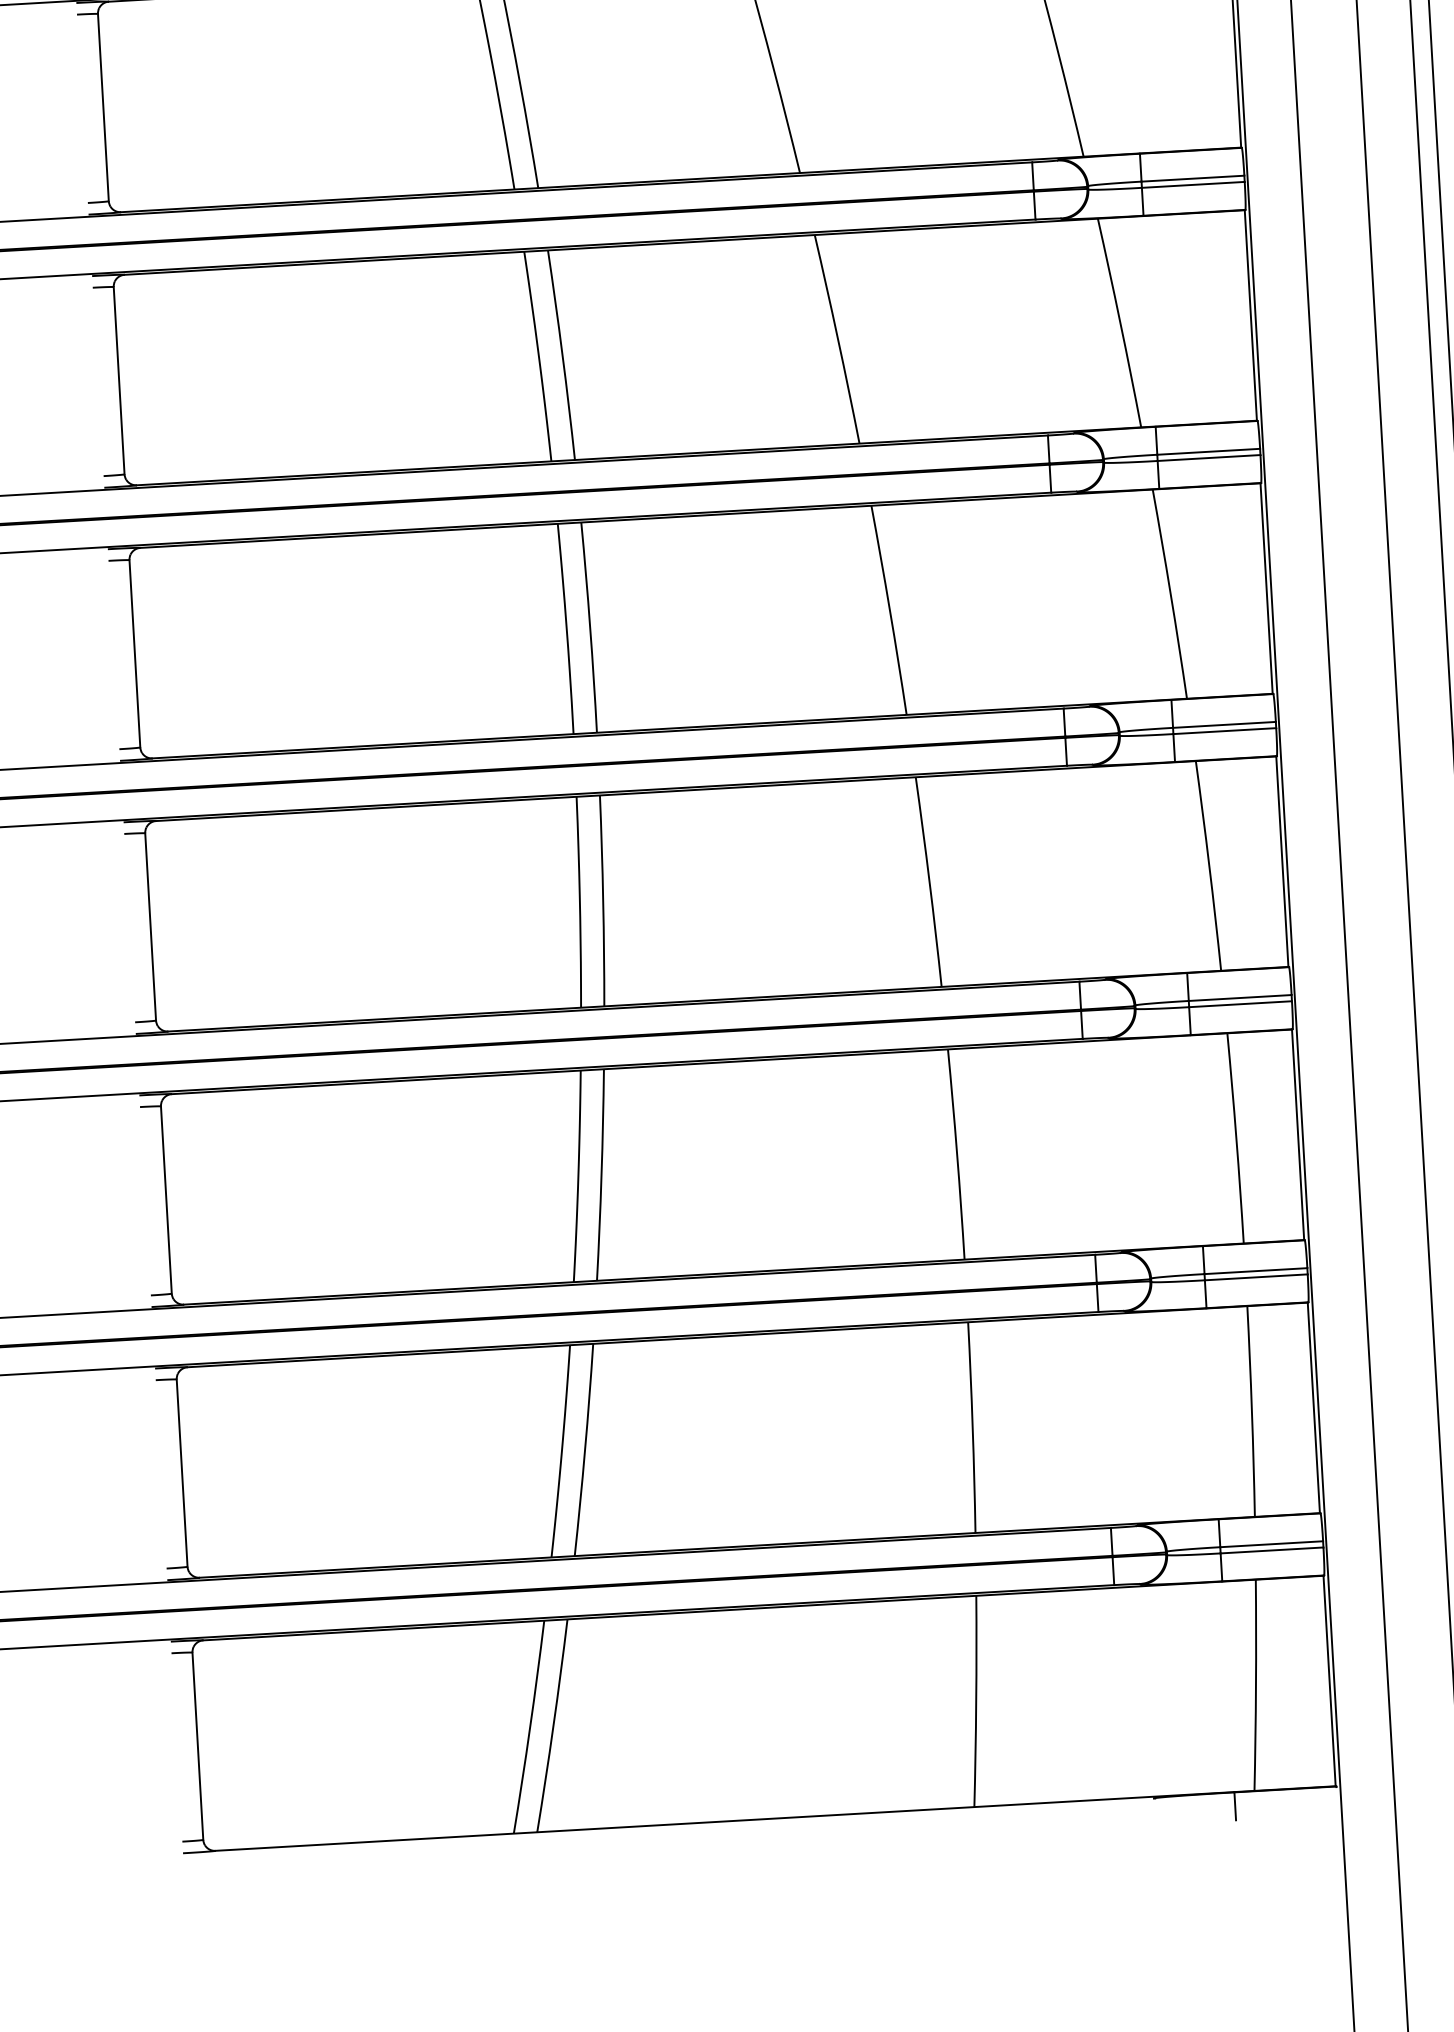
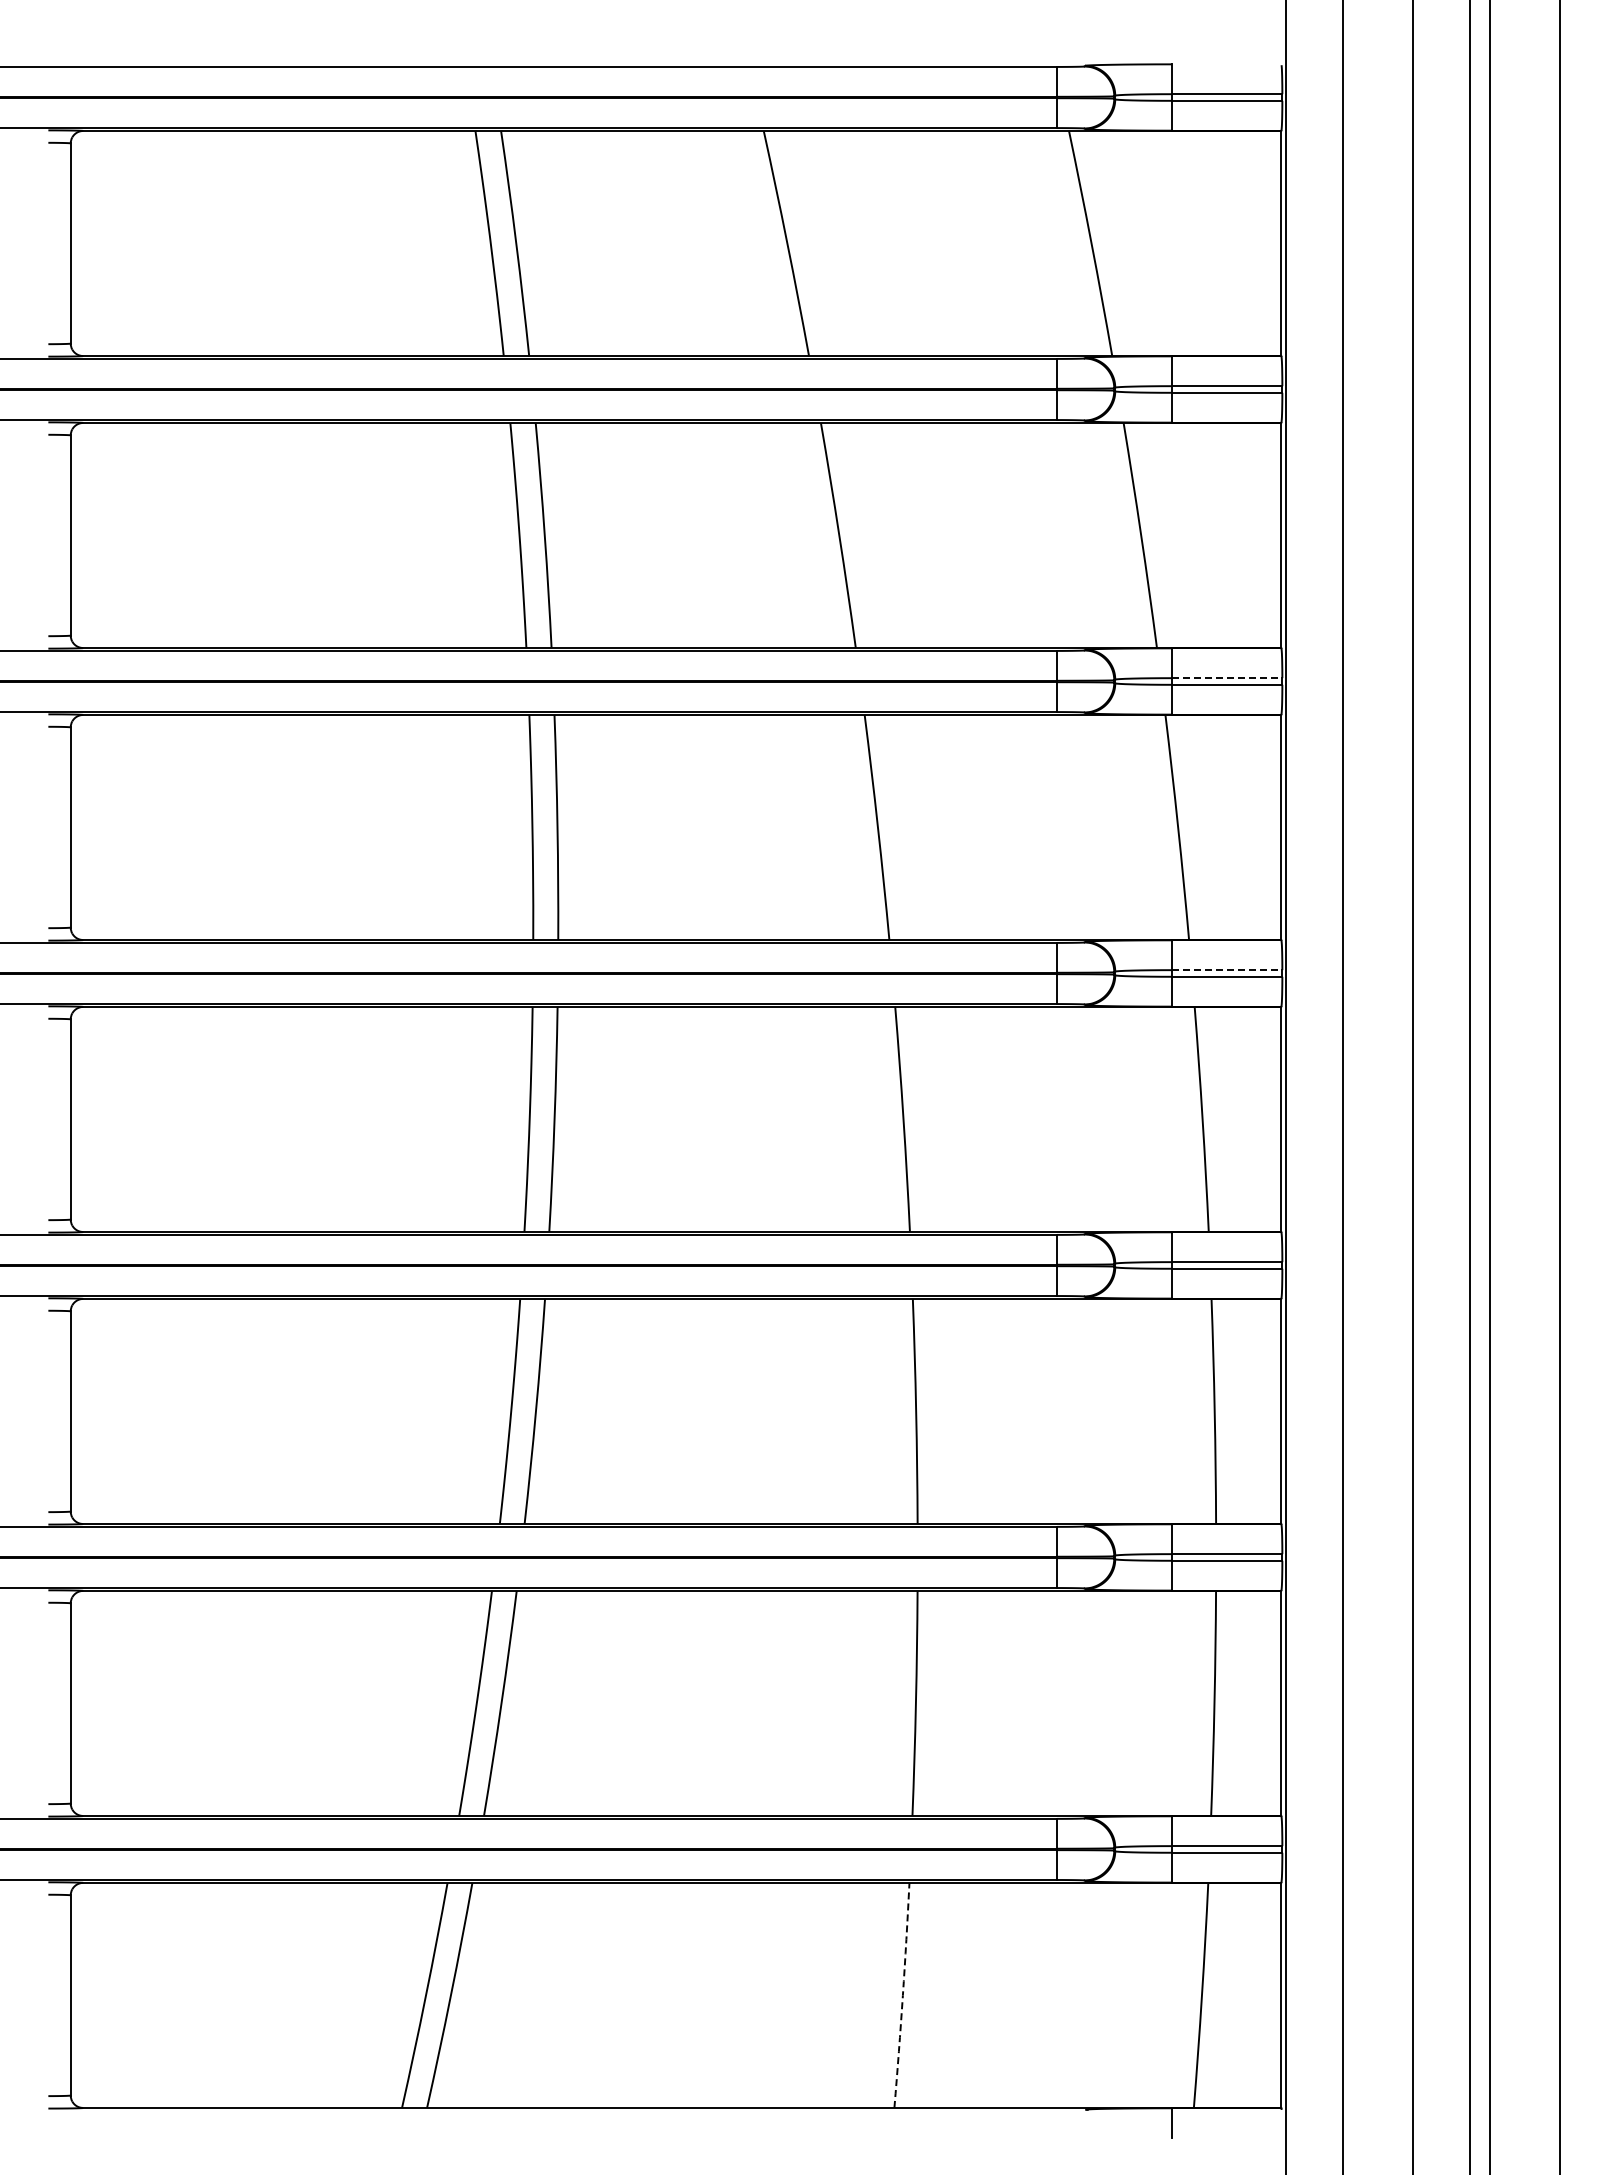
line: (1208, 452) -> (1227, 678), solid -> dashed
line: (1224, 725) -> (1227, 970), solid -> dashed
arc: (975, 1701) -> (902, 1995), solid -> dashed

